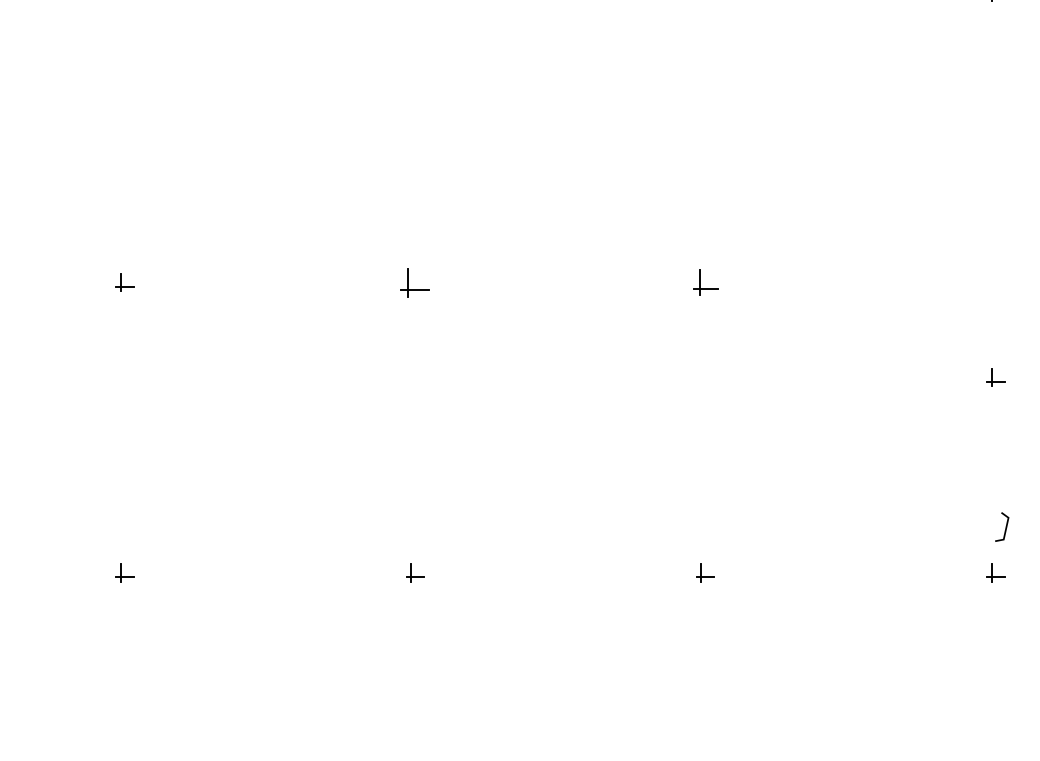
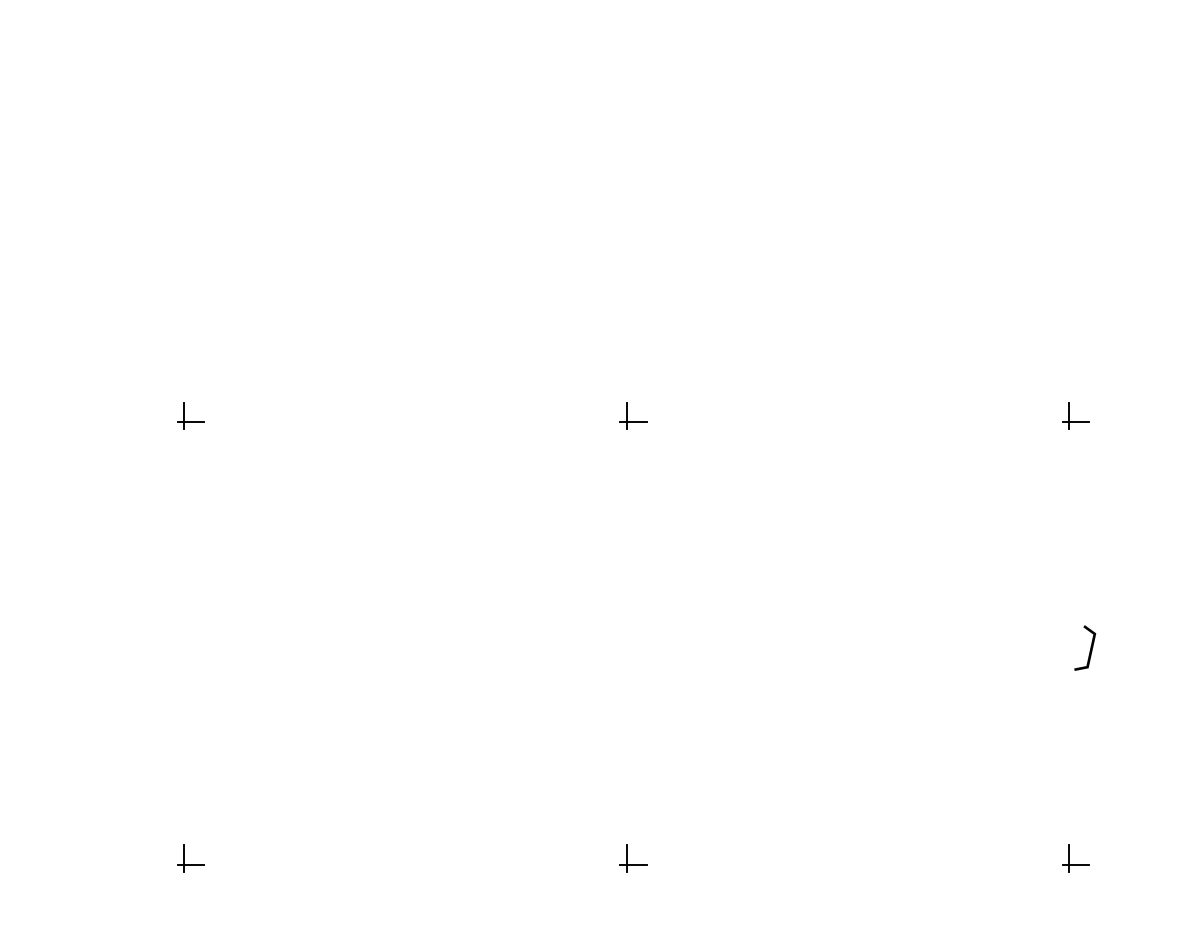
part: (415, 282) -> (191, 415), size x0.62
part: (705, 282) -> (633, 415), size x0.71
part: (995, 377) -> (1074, 415), moved
part: (1002, 526) -> (1085, 647), moved

